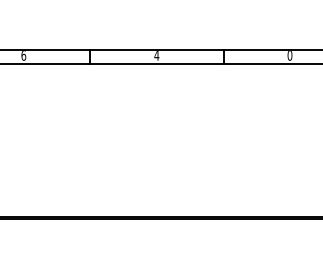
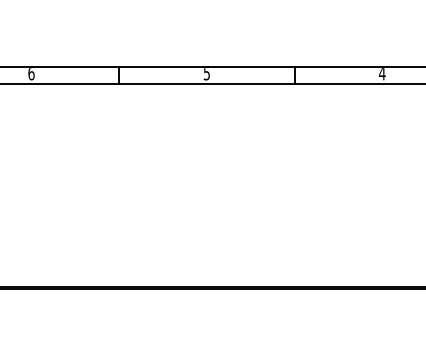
text: (156, 55) -> (206, 73), 4 -> 5
text: (289, 55) -> (381, 73), 0 -> 4

